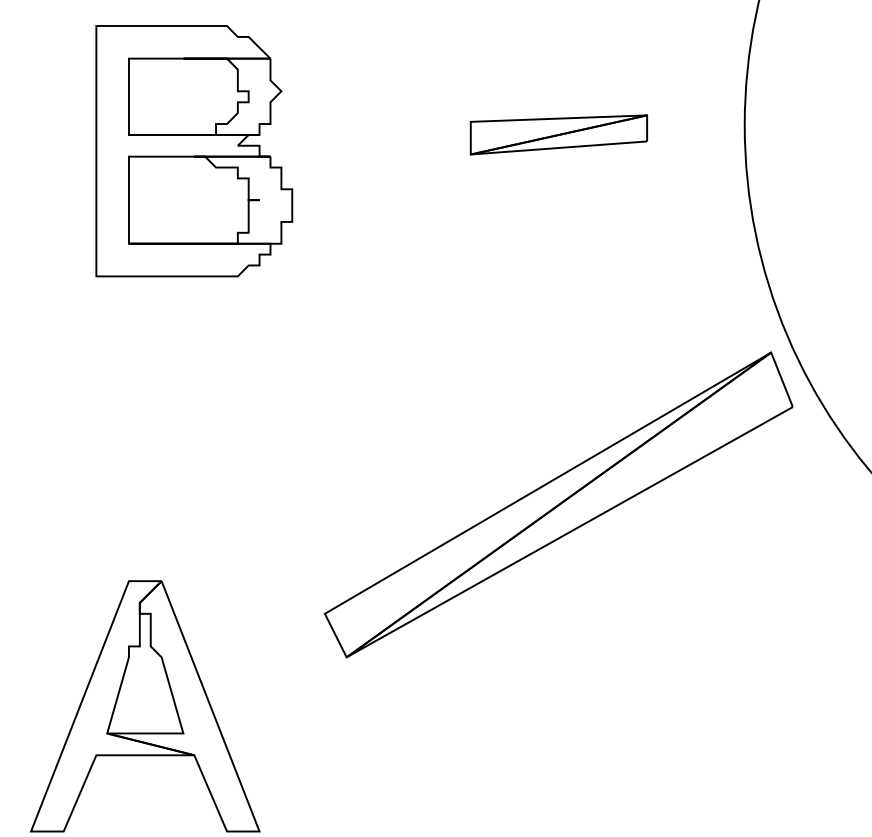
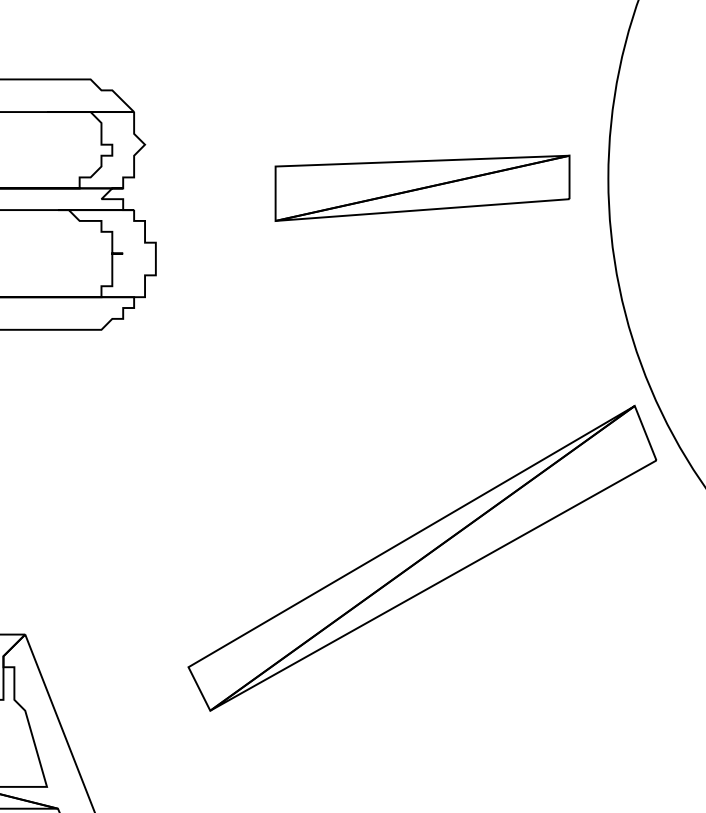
part: (558, 134) -> (422, 187), size x1.67

